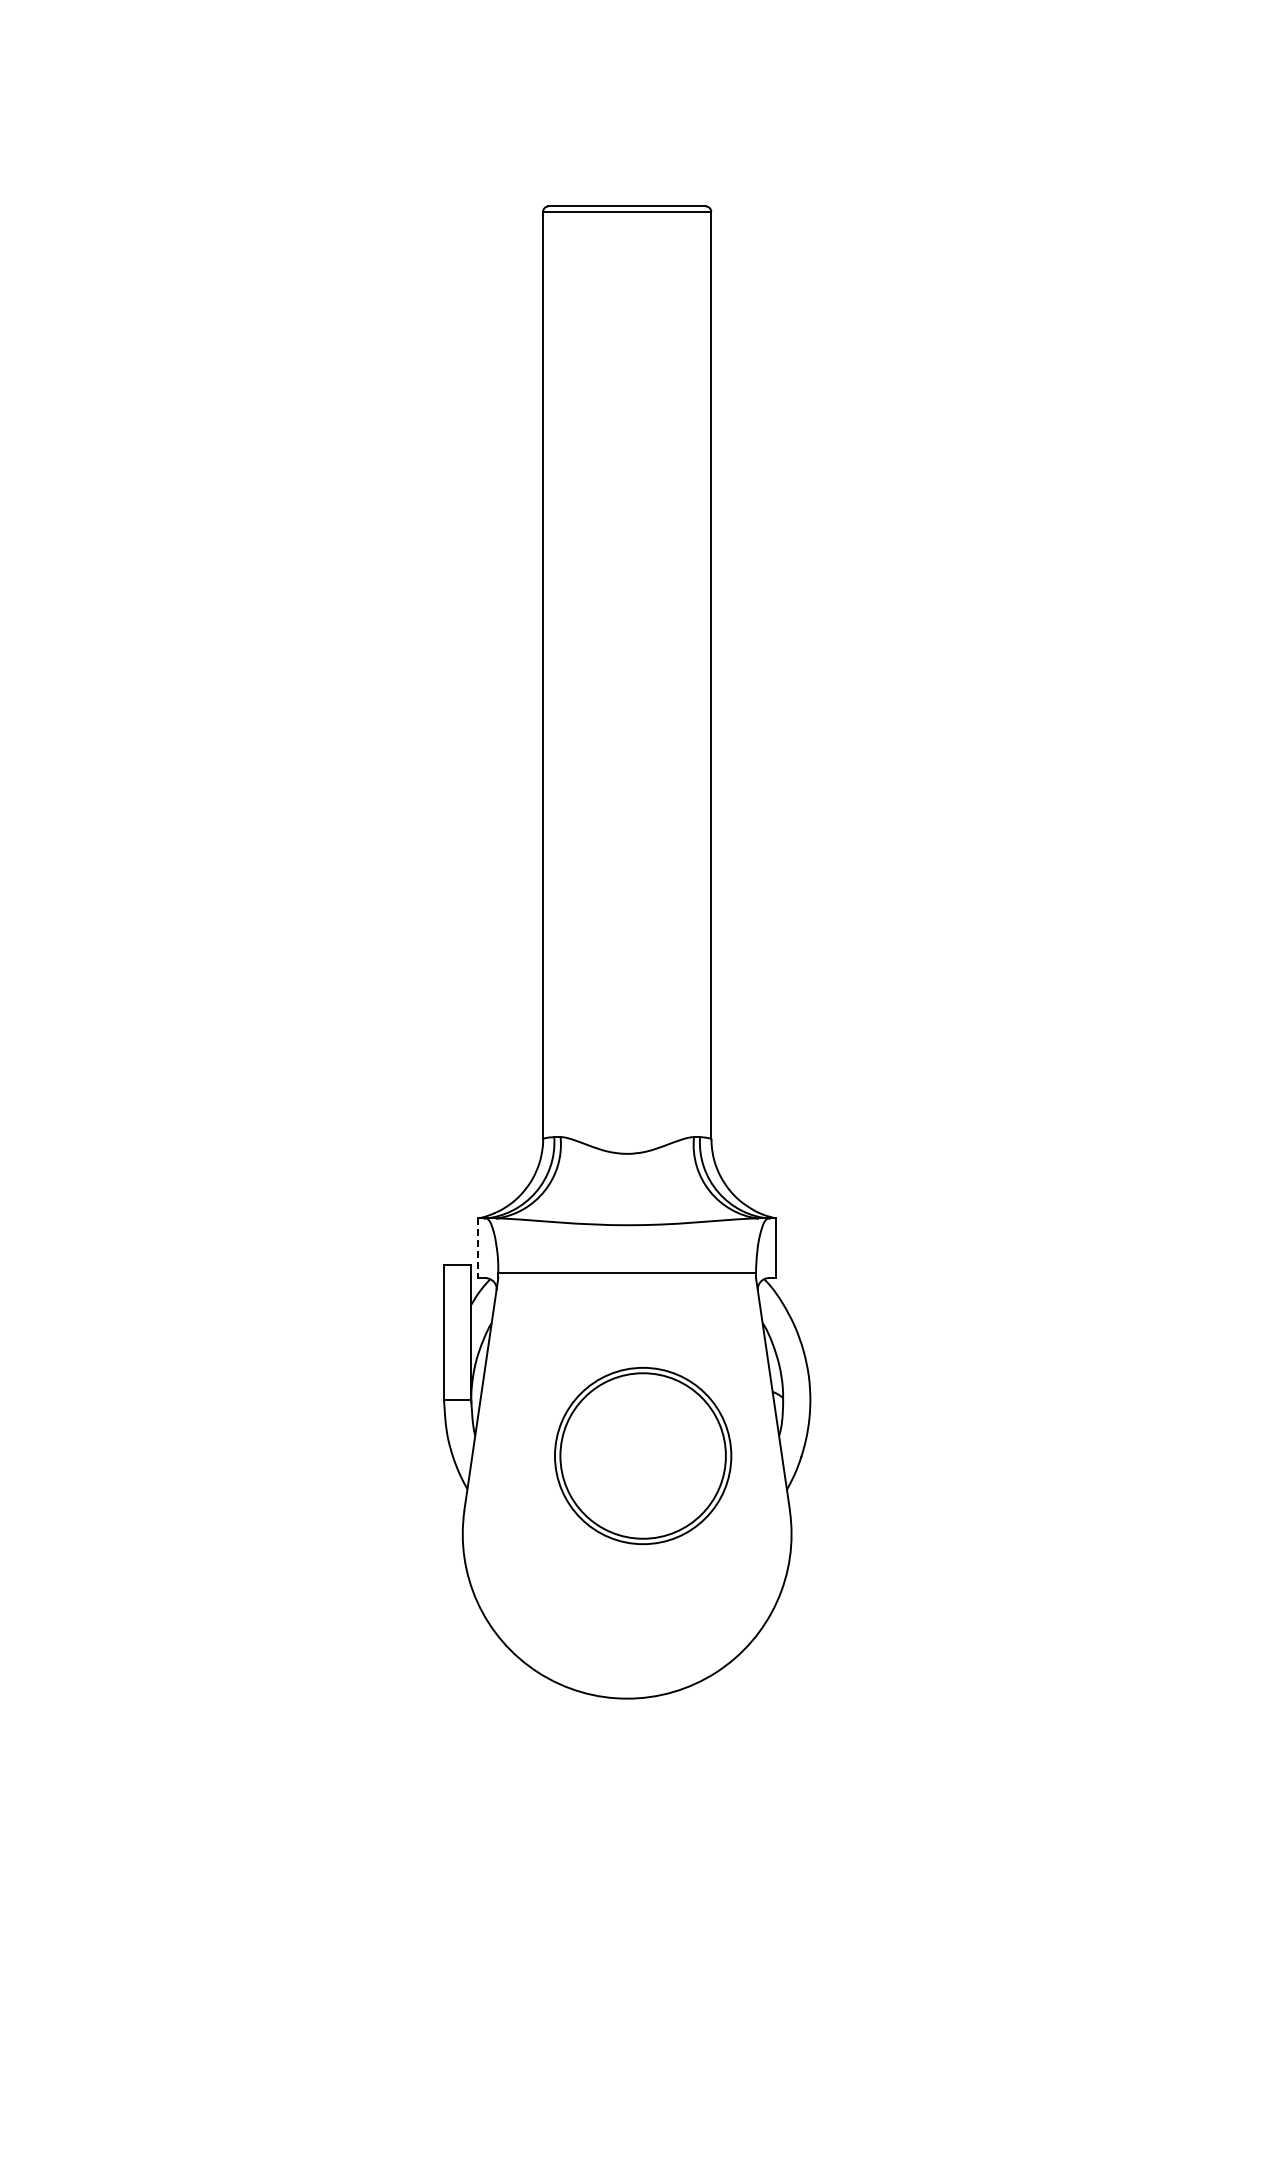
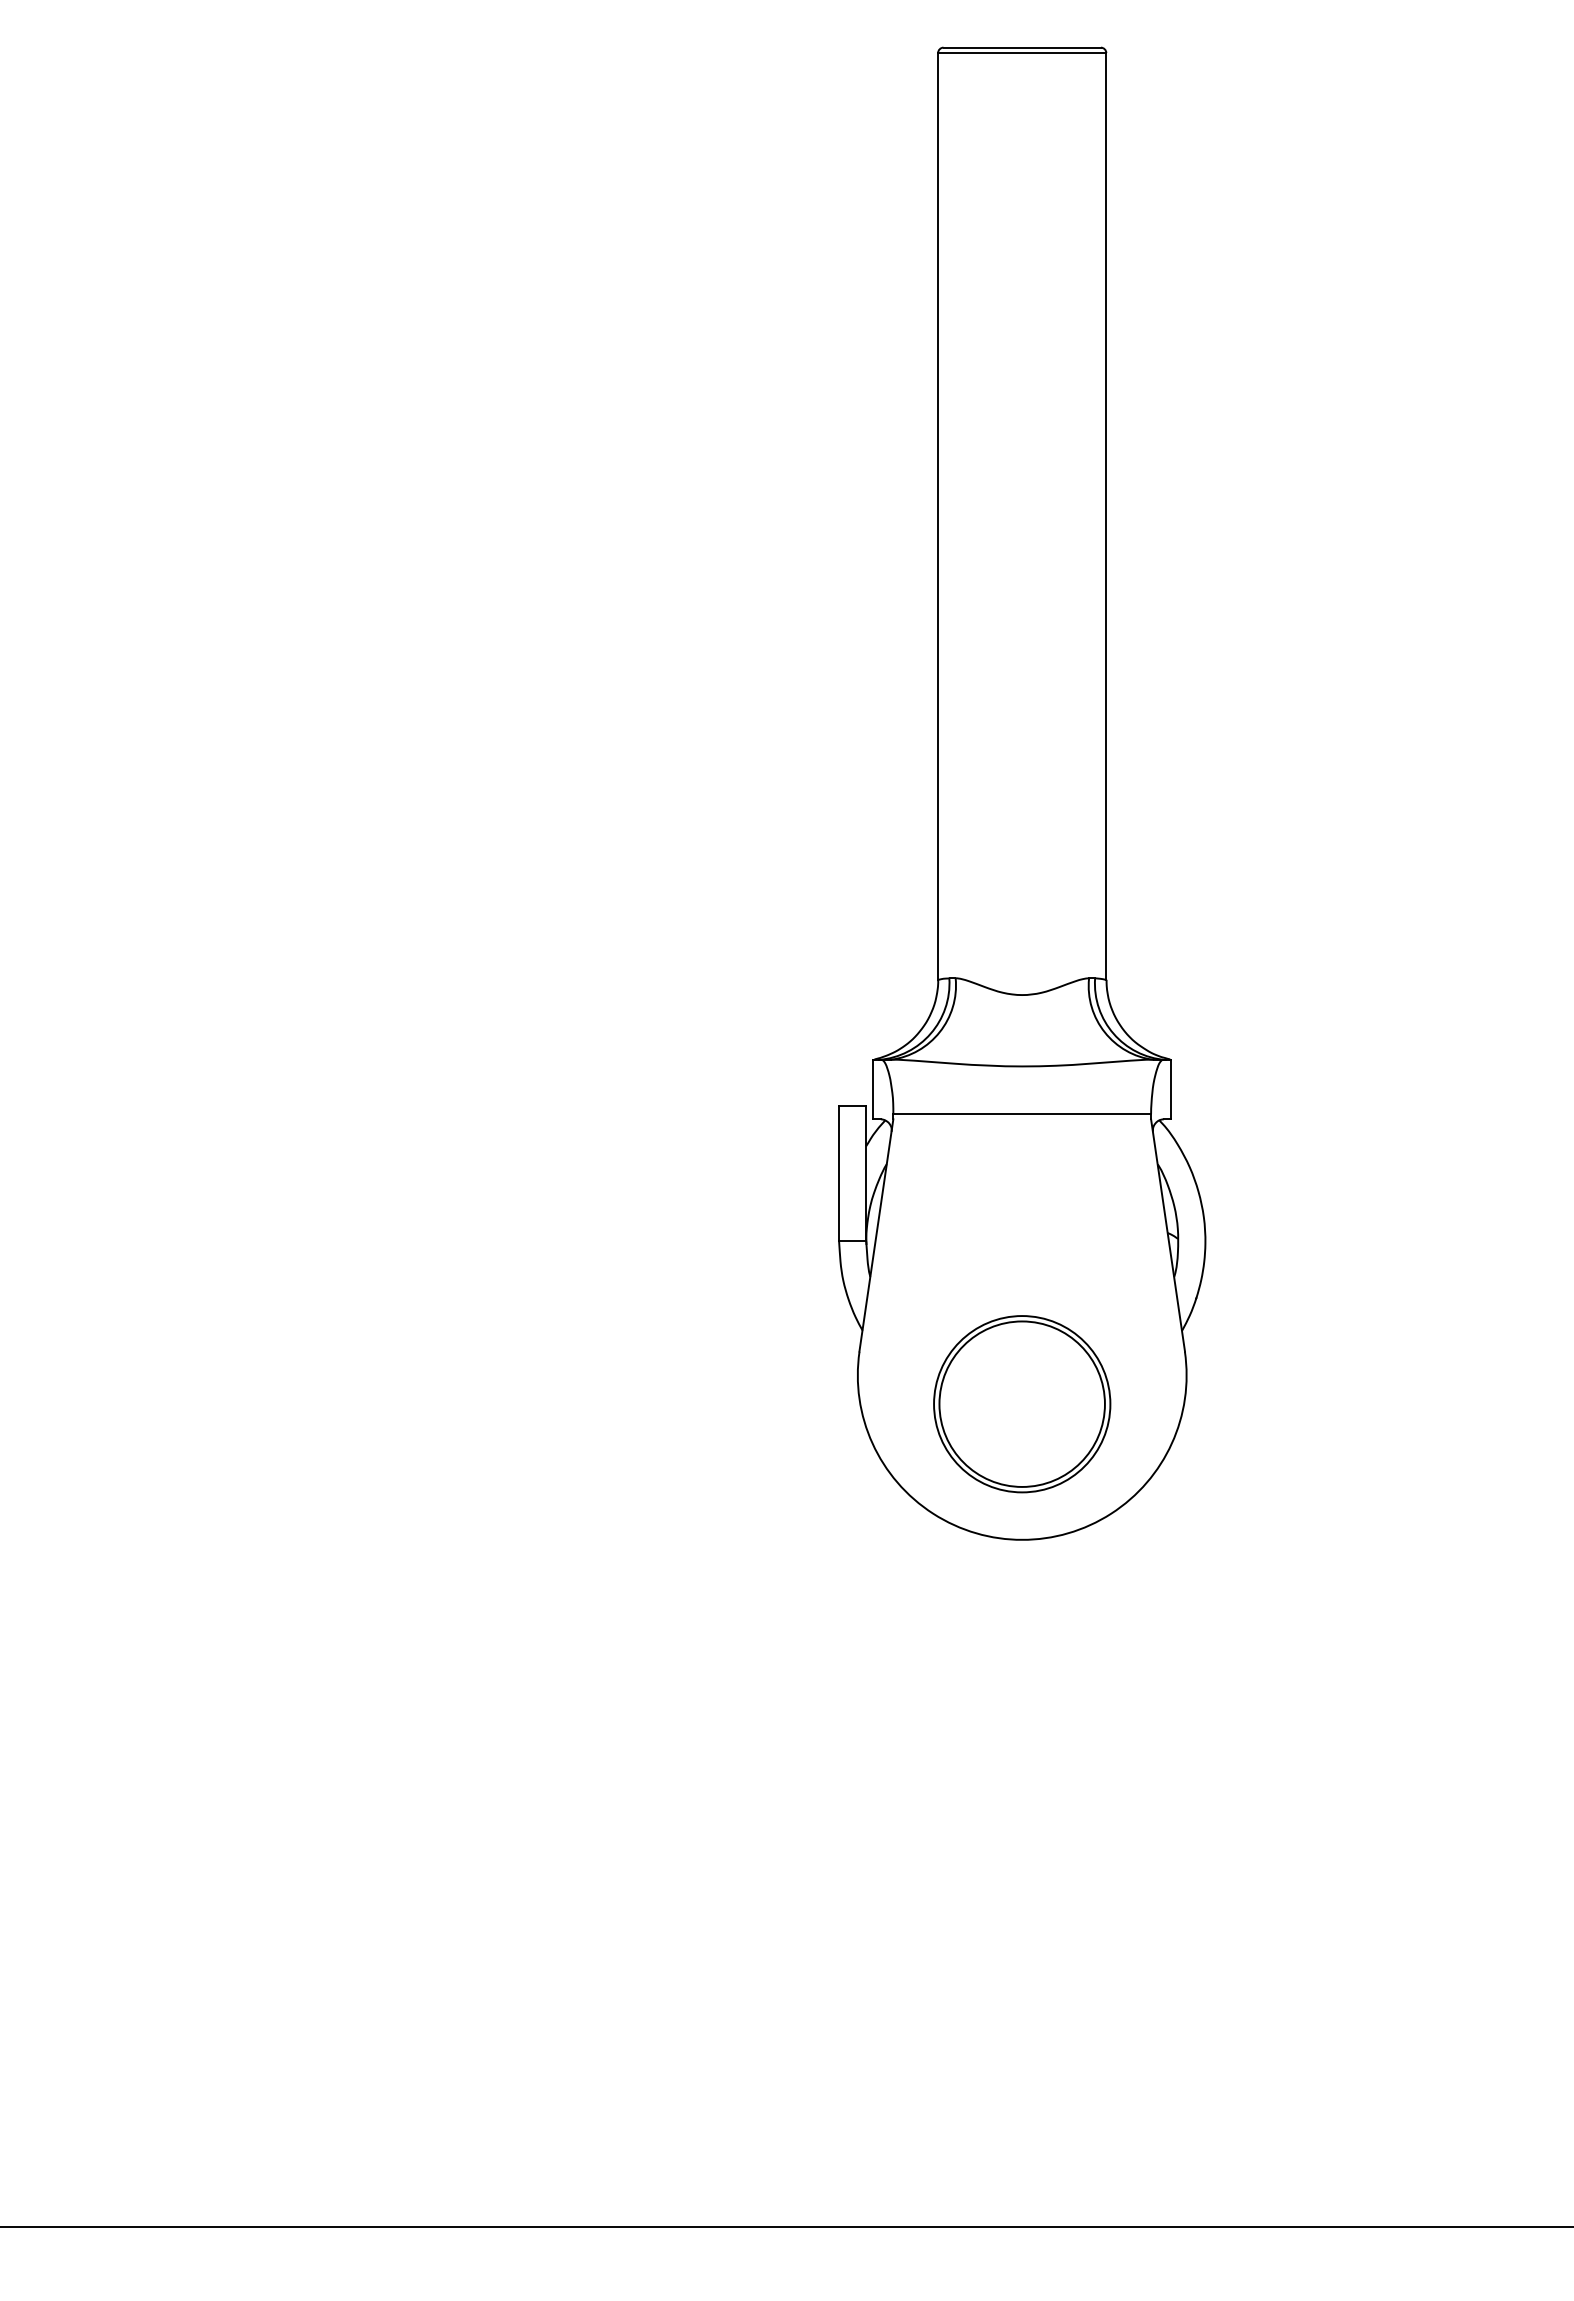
line: (477, 1248) -> (872, 1089), dashed -> solid
part: (643, 1456) -> (1022, 1404), moved

